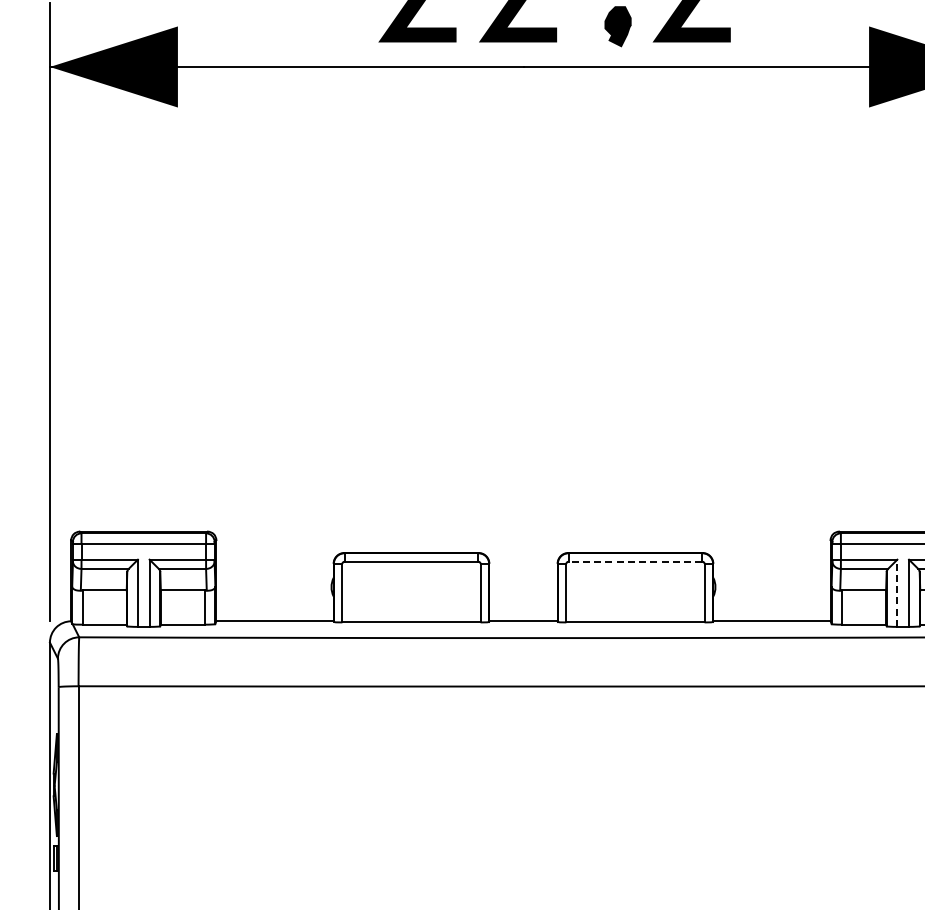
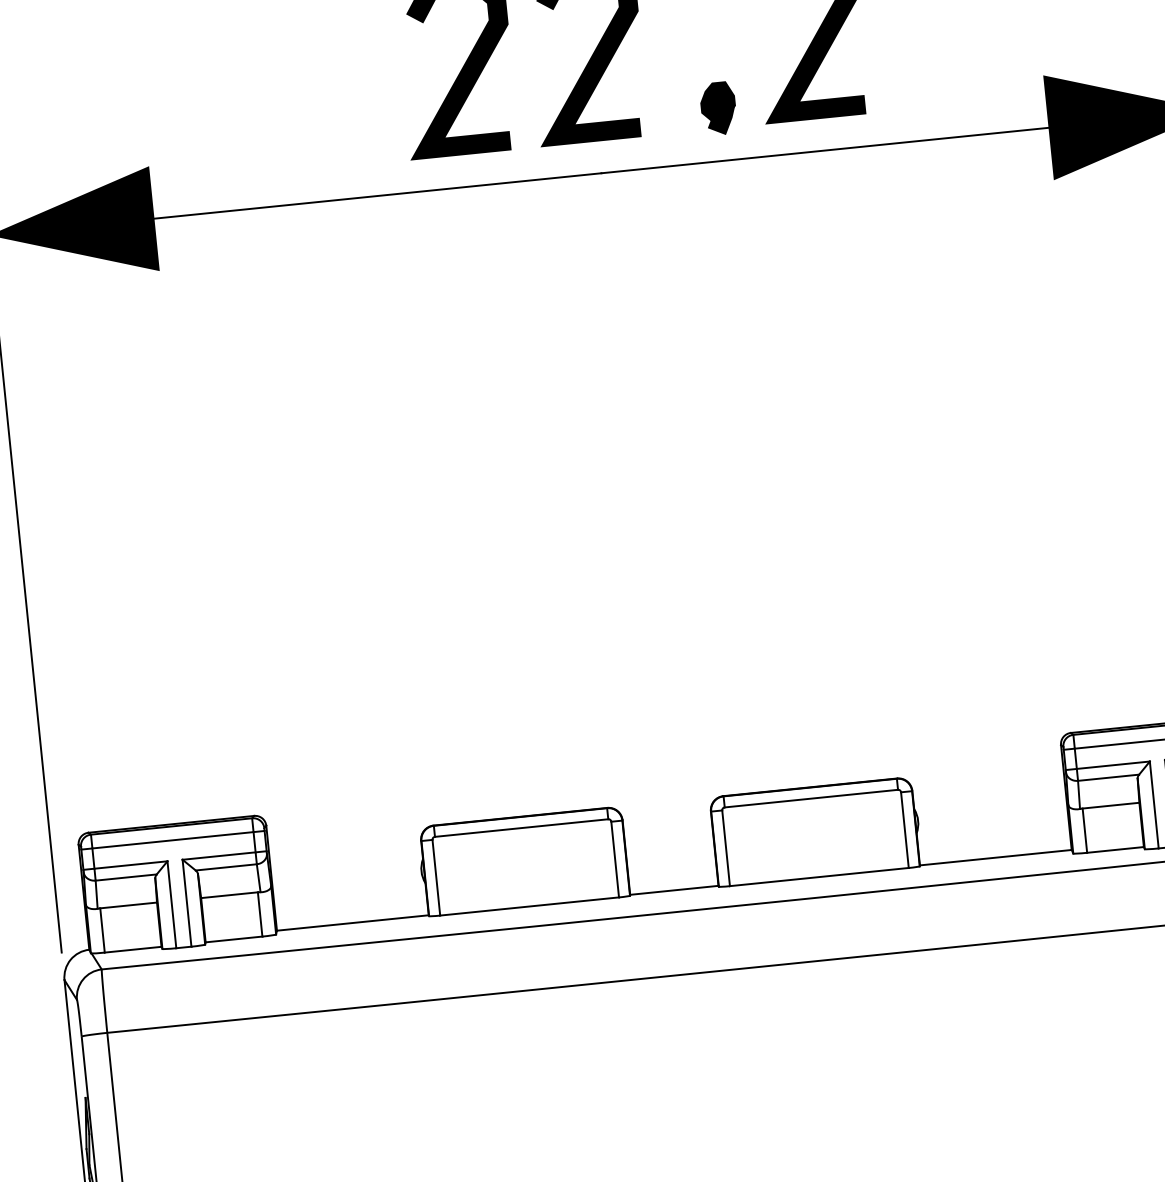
line: (635, 561) -> (811, 798), dashed -> solid
line: (897, 593) -> (1154, 805), dashed -> solid

